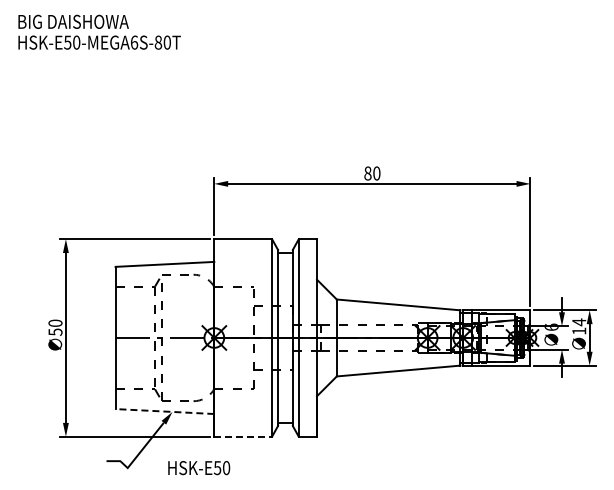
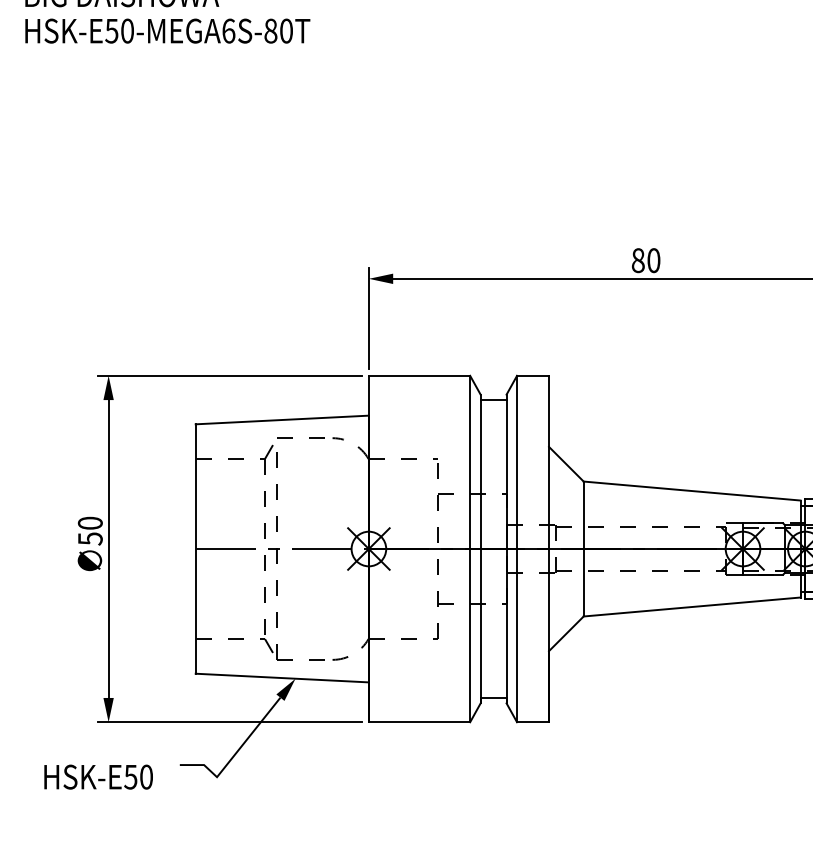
line: (164, 411) -> (281, 677), dashed -> solid
line: (243, 436) -> (420, 721), dashed -> solid
text: (199, 468) -> (99, 777), moved

